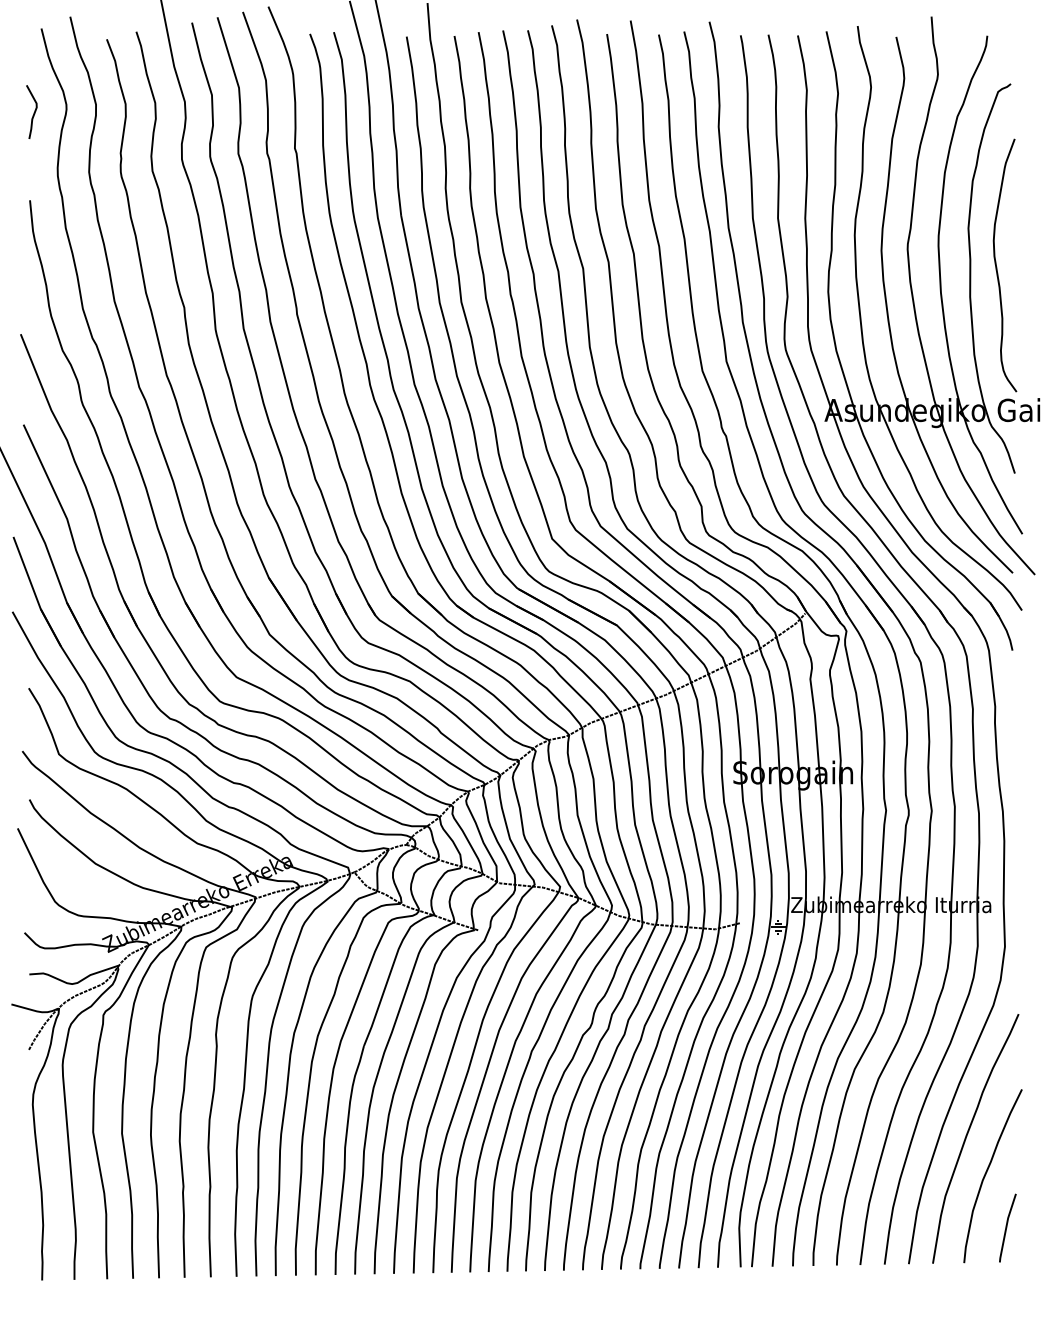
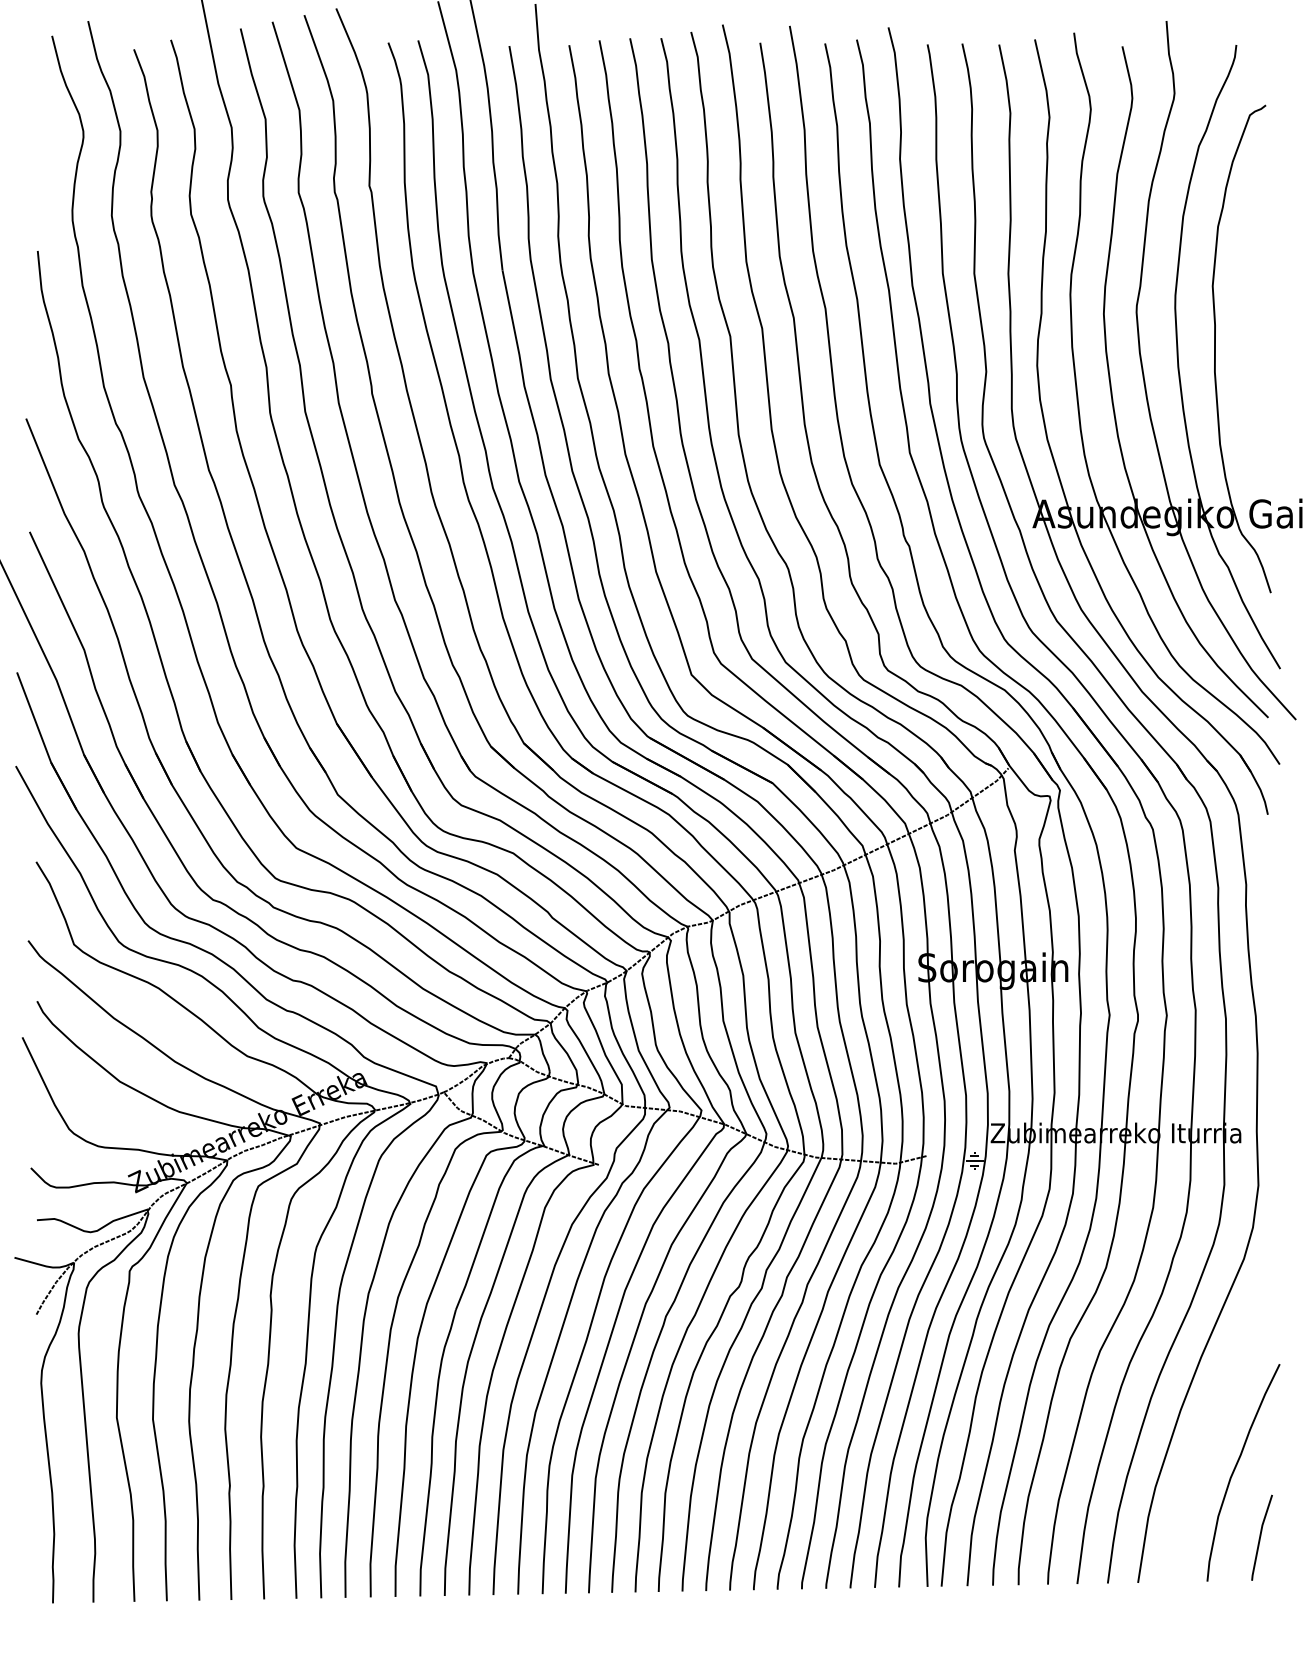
curve: (33, 112) -> (42, 141), removed
curve: (997, 265) -> (1248, 332), removed
curve: (967, 1136) -> (1211, 1422), removed

